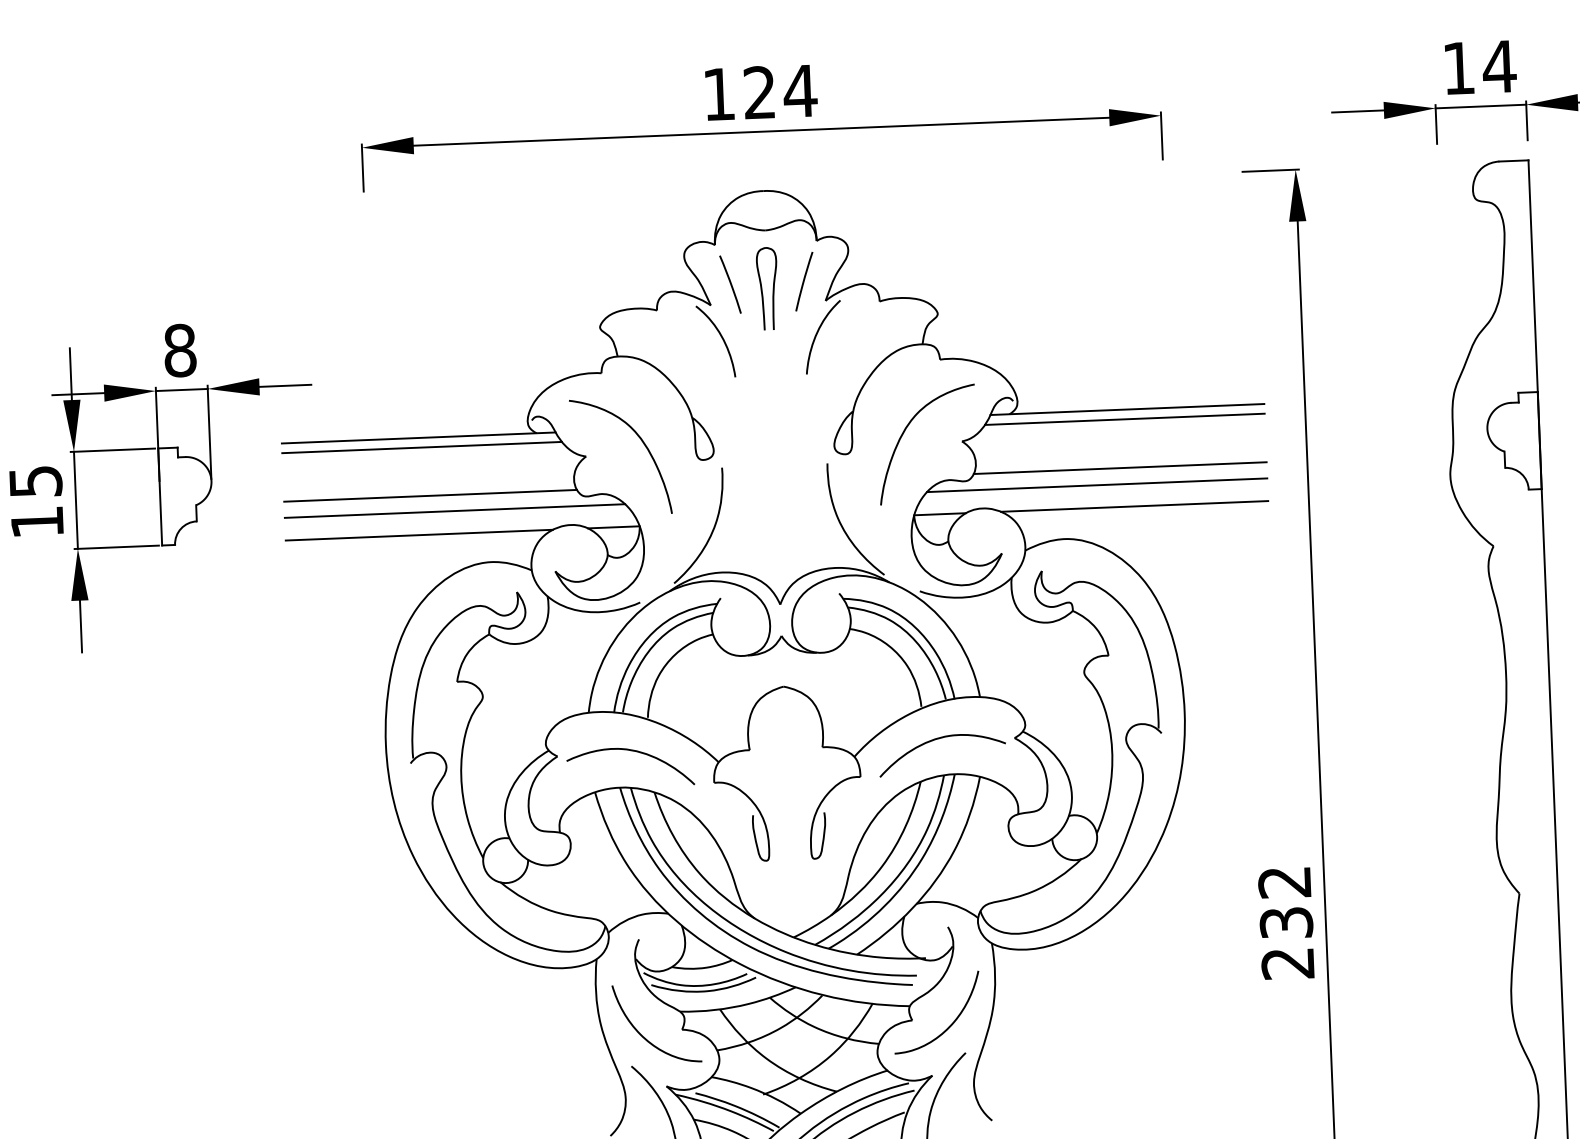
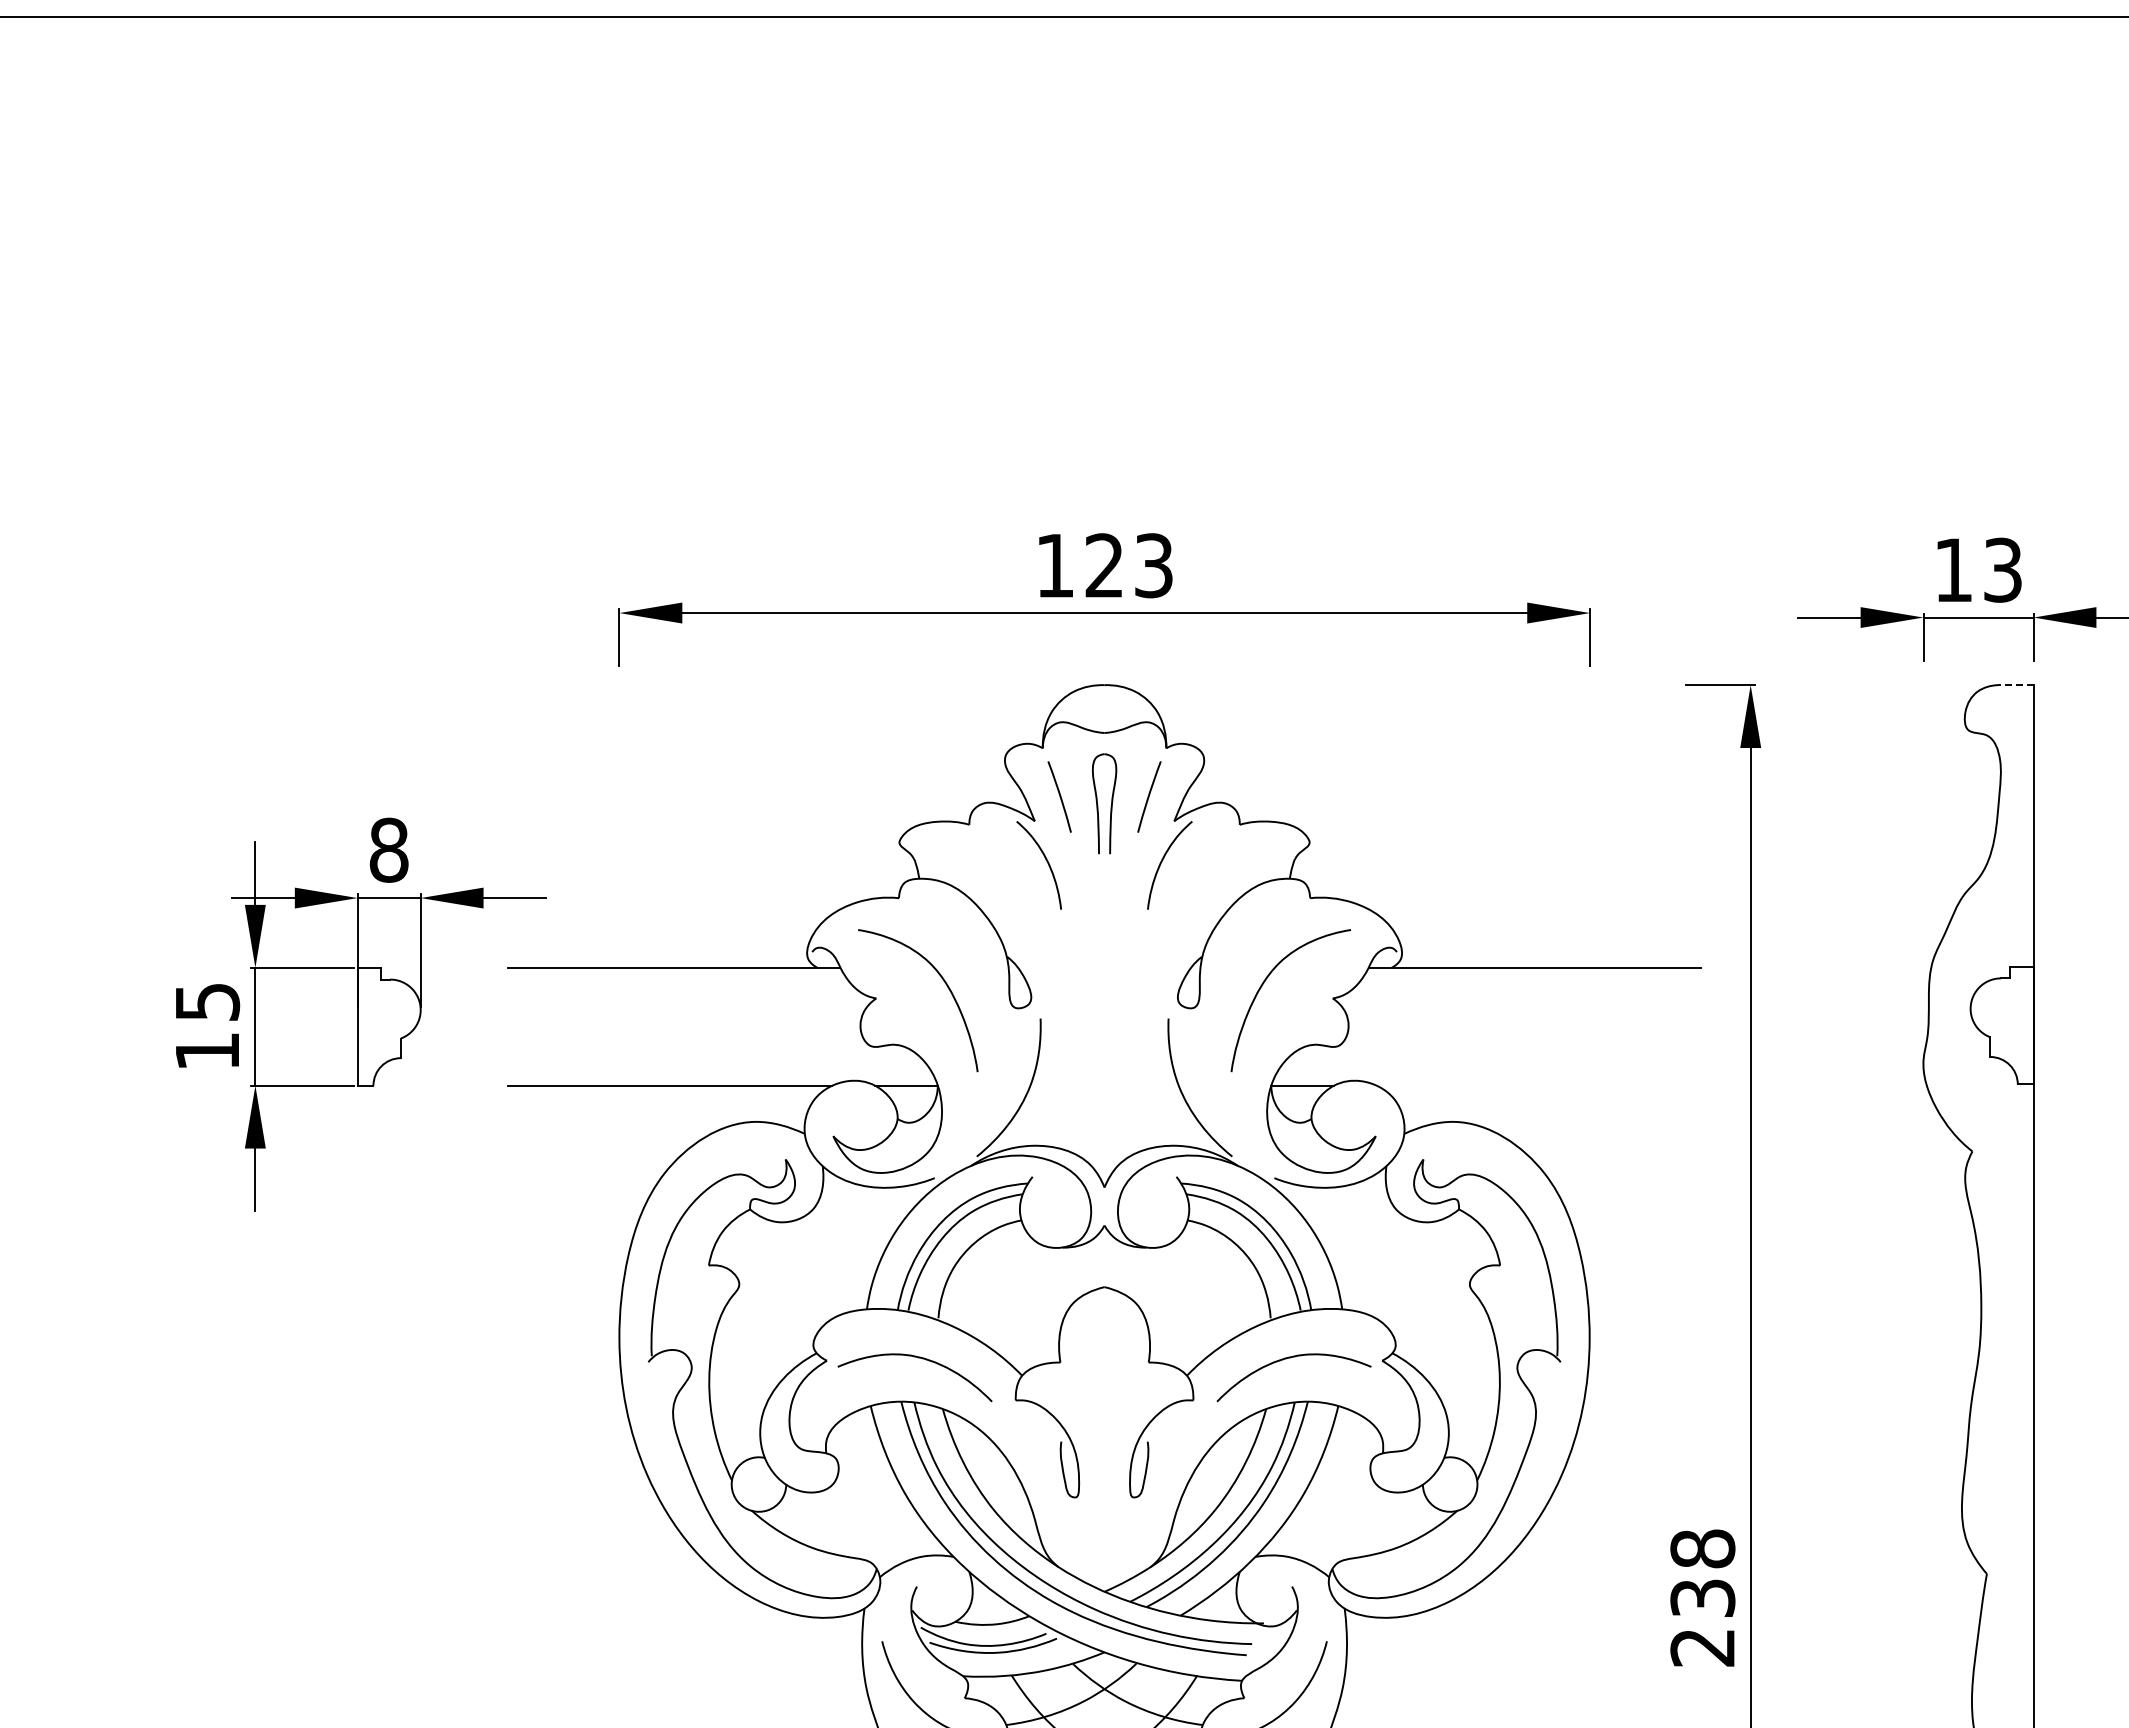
text: (1499, 66) -> (2002, 569), 14 -> 13
text: (800, 90) -> (1153, 565), 124 -> 123
line: (1513, 161) -> (2015, 685), solid -> dashed
line: (1124, 419) -> (1531, 979), removed
line: (421, 447) -> (677, 979), removed
line: (1120, 468) -> (1523, 1038), removed
line: (1097, 485) -> (1494, 1058), removed
line: (430, 495) -> (685, 1038), removed
line: (1134, 506) -> (1538, 1085), removed
line: (454, 511) -> (714, 1058), removed
text: (1284, 882) -> (1702, 1548), 232 -> 238

